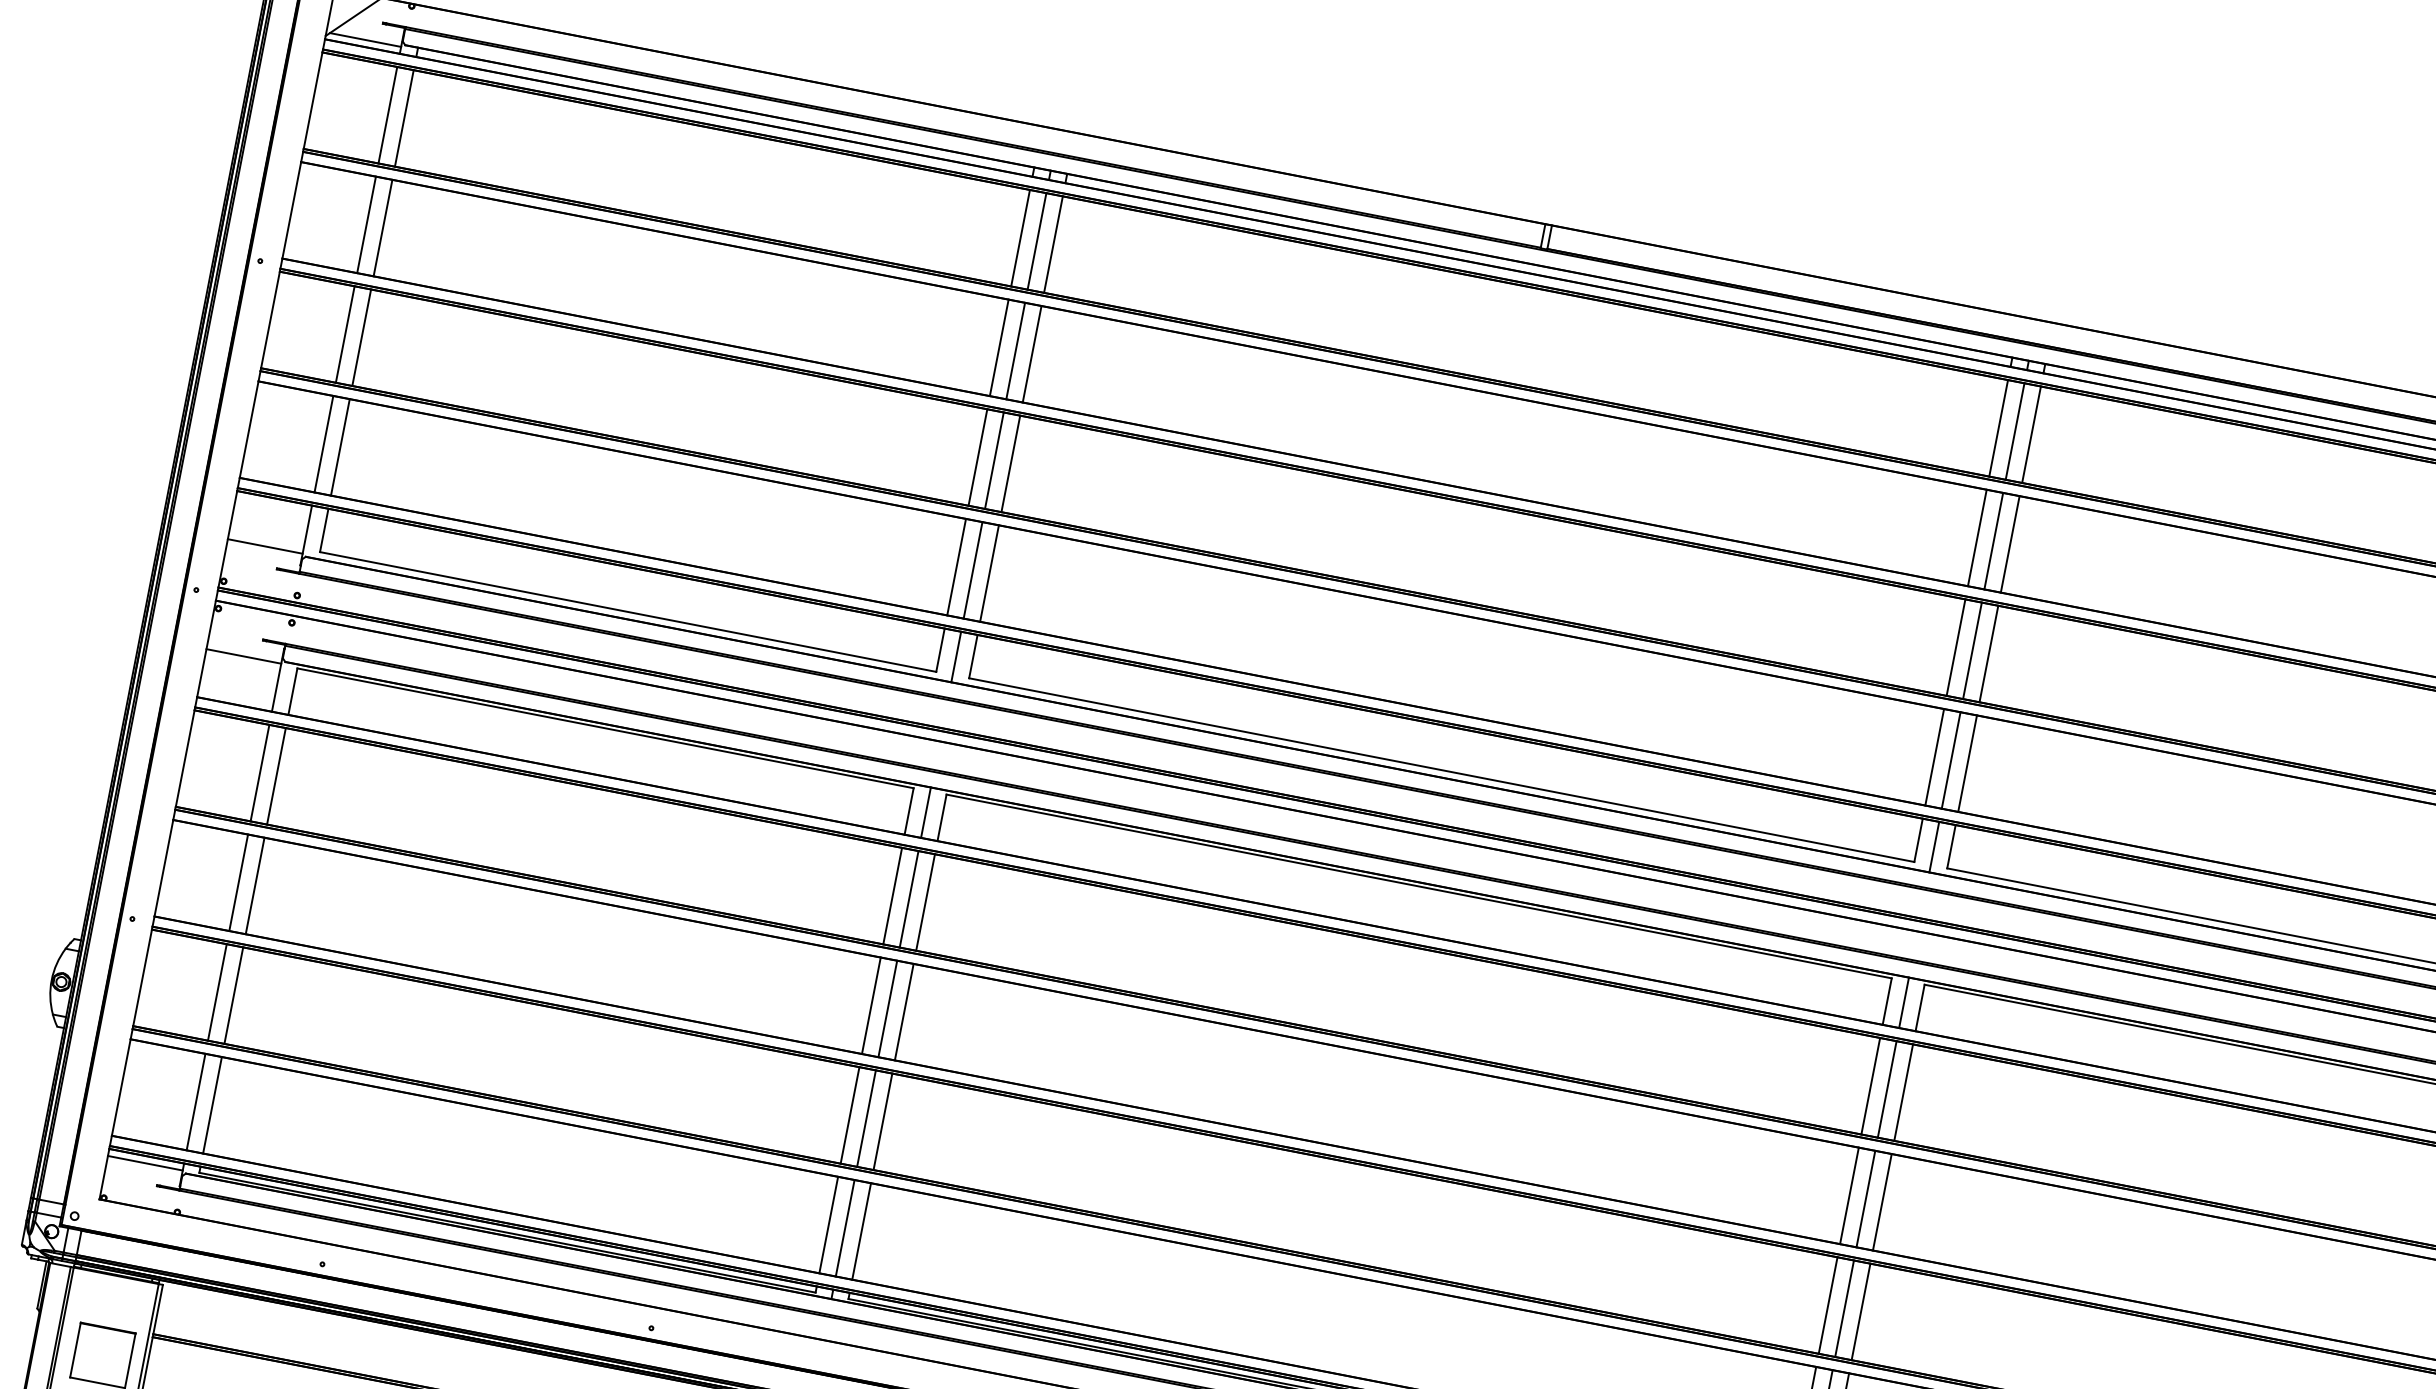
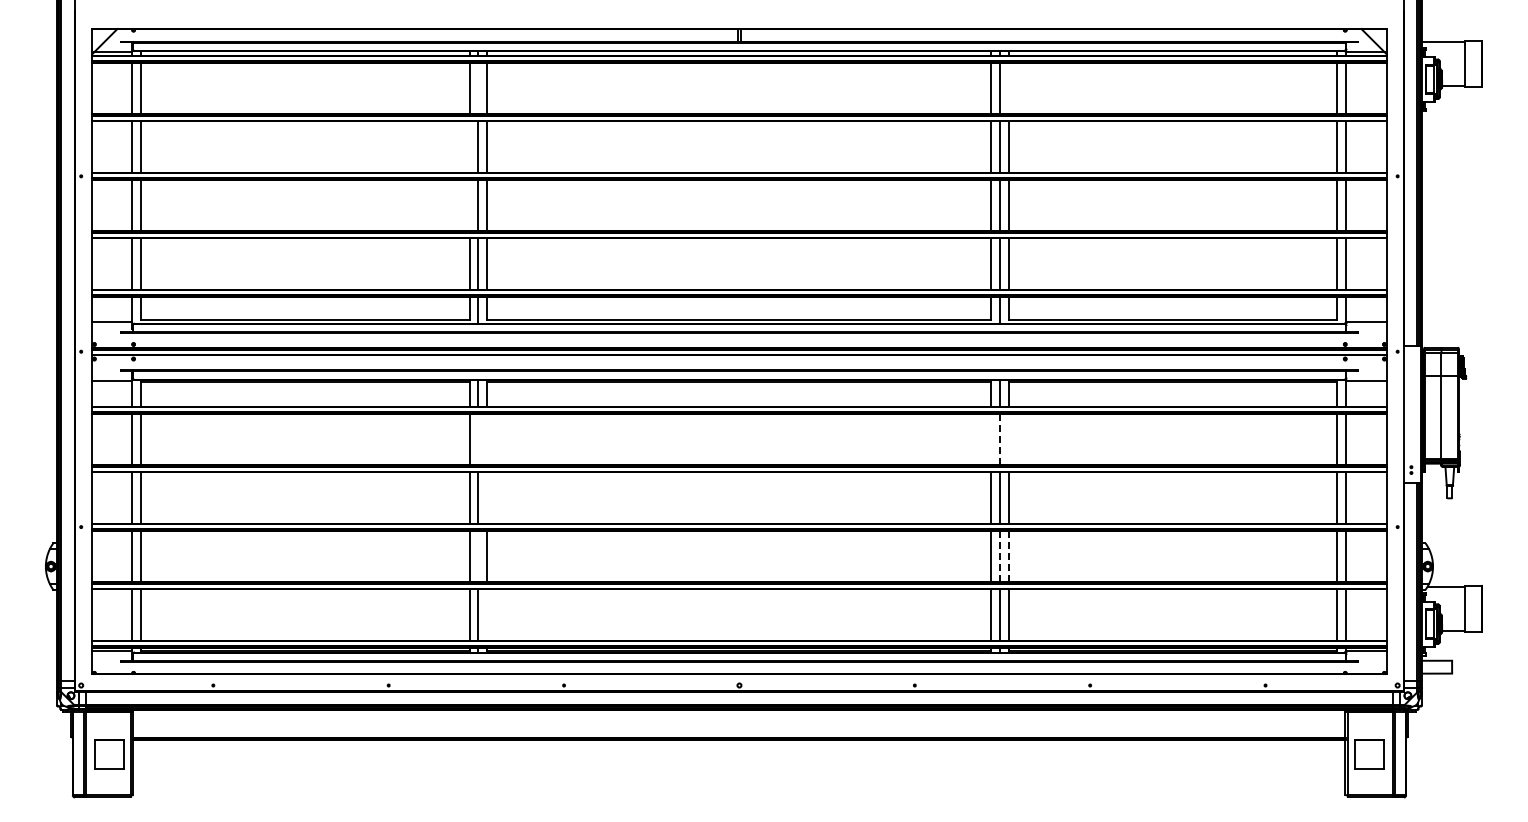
line: (1037, 241) -> (478, 88), removed
line: (999, 346) -> (469, 146), removed
line: (2031, 434) -> (1008, 88), removed
line: (977, 457) -> (469, 205), removed
line: (909, 899) -> (478, 439), removed
line: (926, 902) -> (487, 439), removed
line: (905, 1011) -> (487, 497), removed
line: (1869, 1086) -> (990, 439), removed
line: (1886, 1089) -> (999, 439), solid -> dashed
line: (1903, 1092) -> (1008, 439), removed
line: (866, 1118) -> (478, 556), removed
line: (862, 1231) -> (487, 614), removed
line: (1844, 1308) -> (999, 556), solid -> dashed
line: (1860, 1312) -> (1008, 556), solid -> dashed

